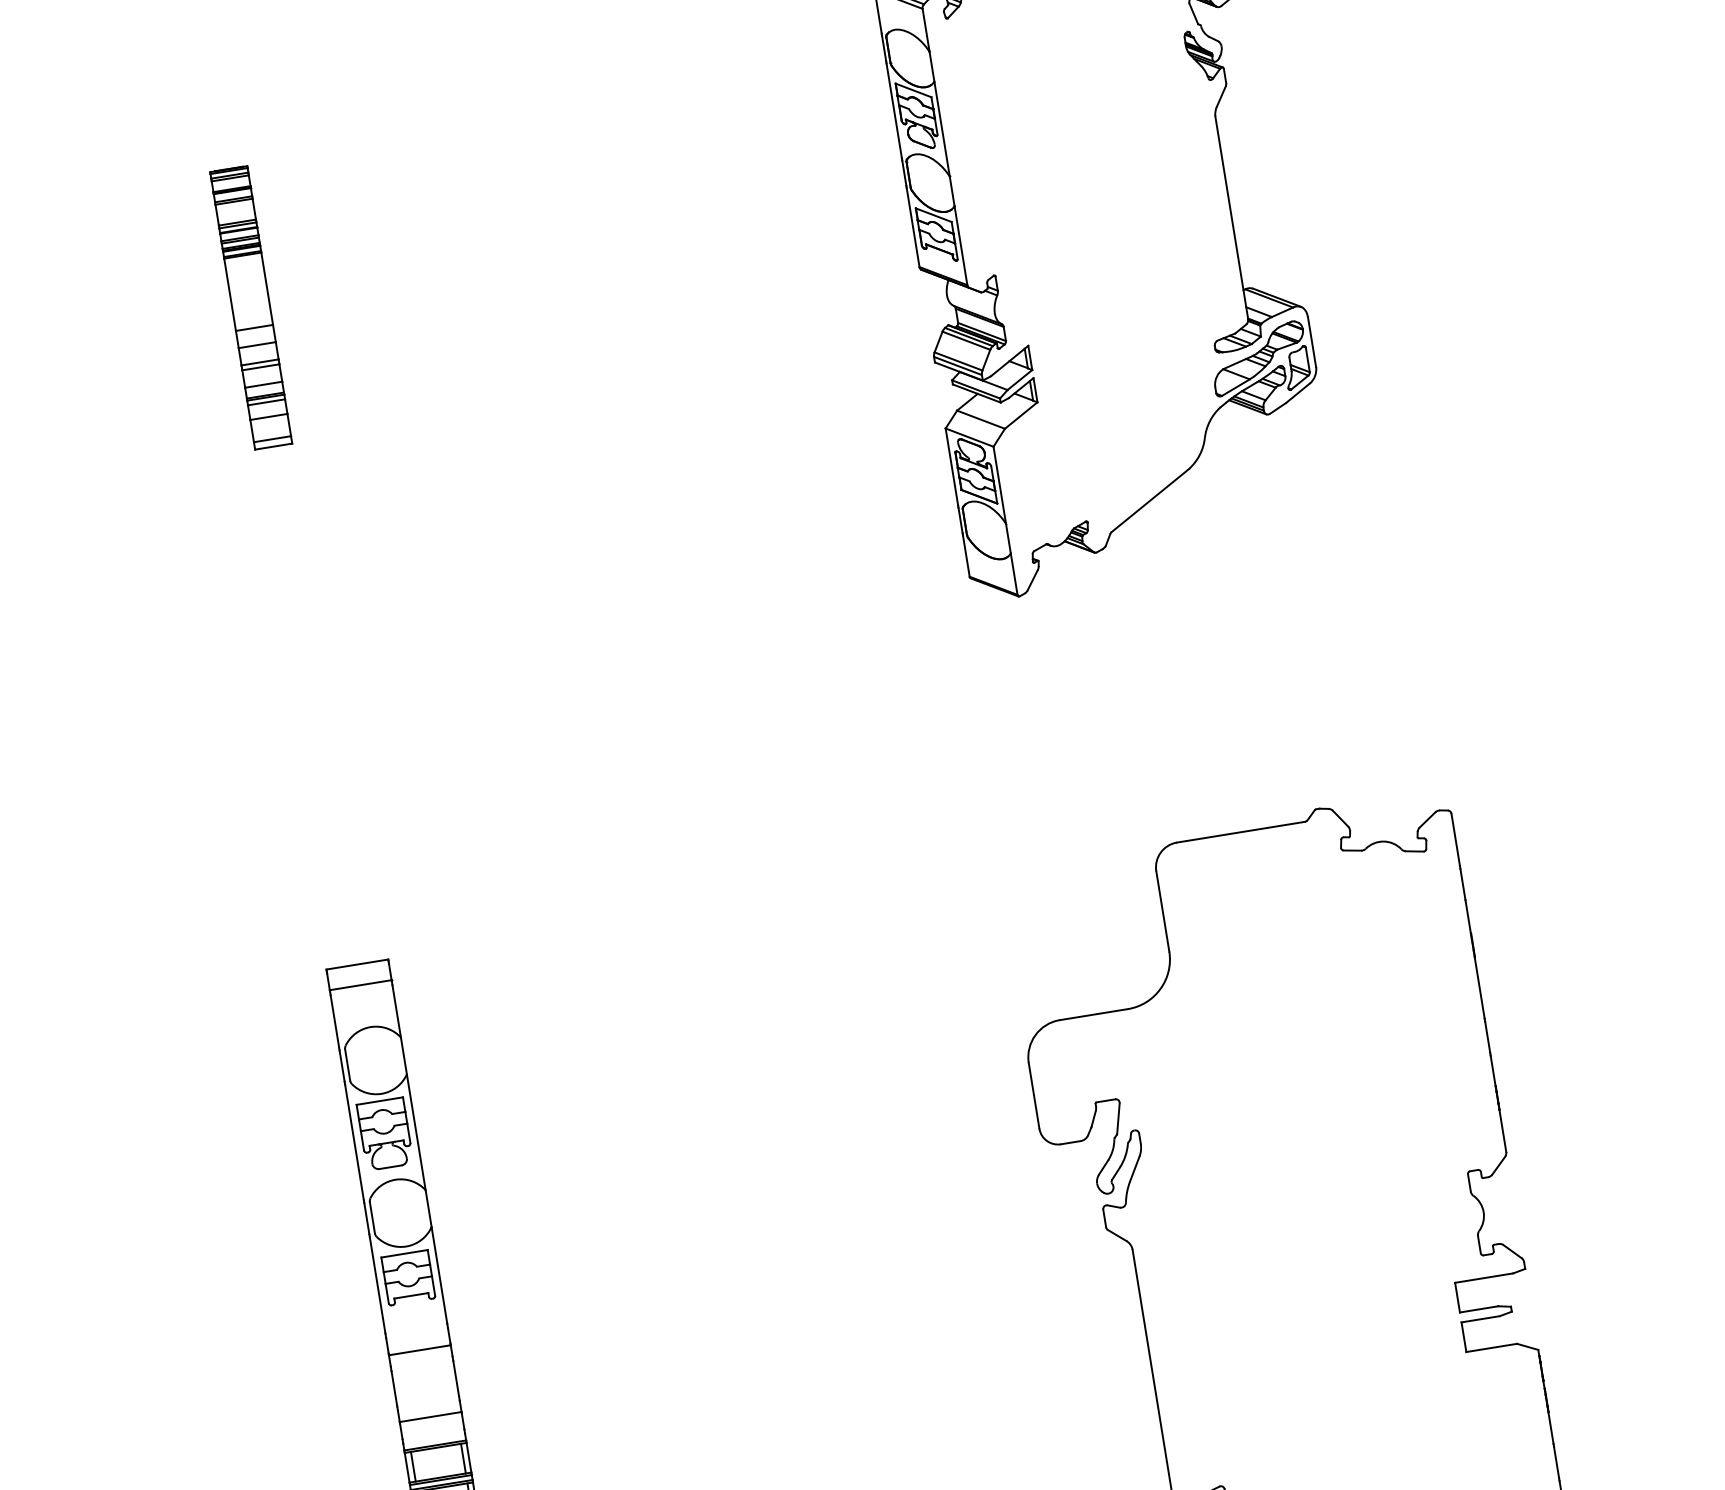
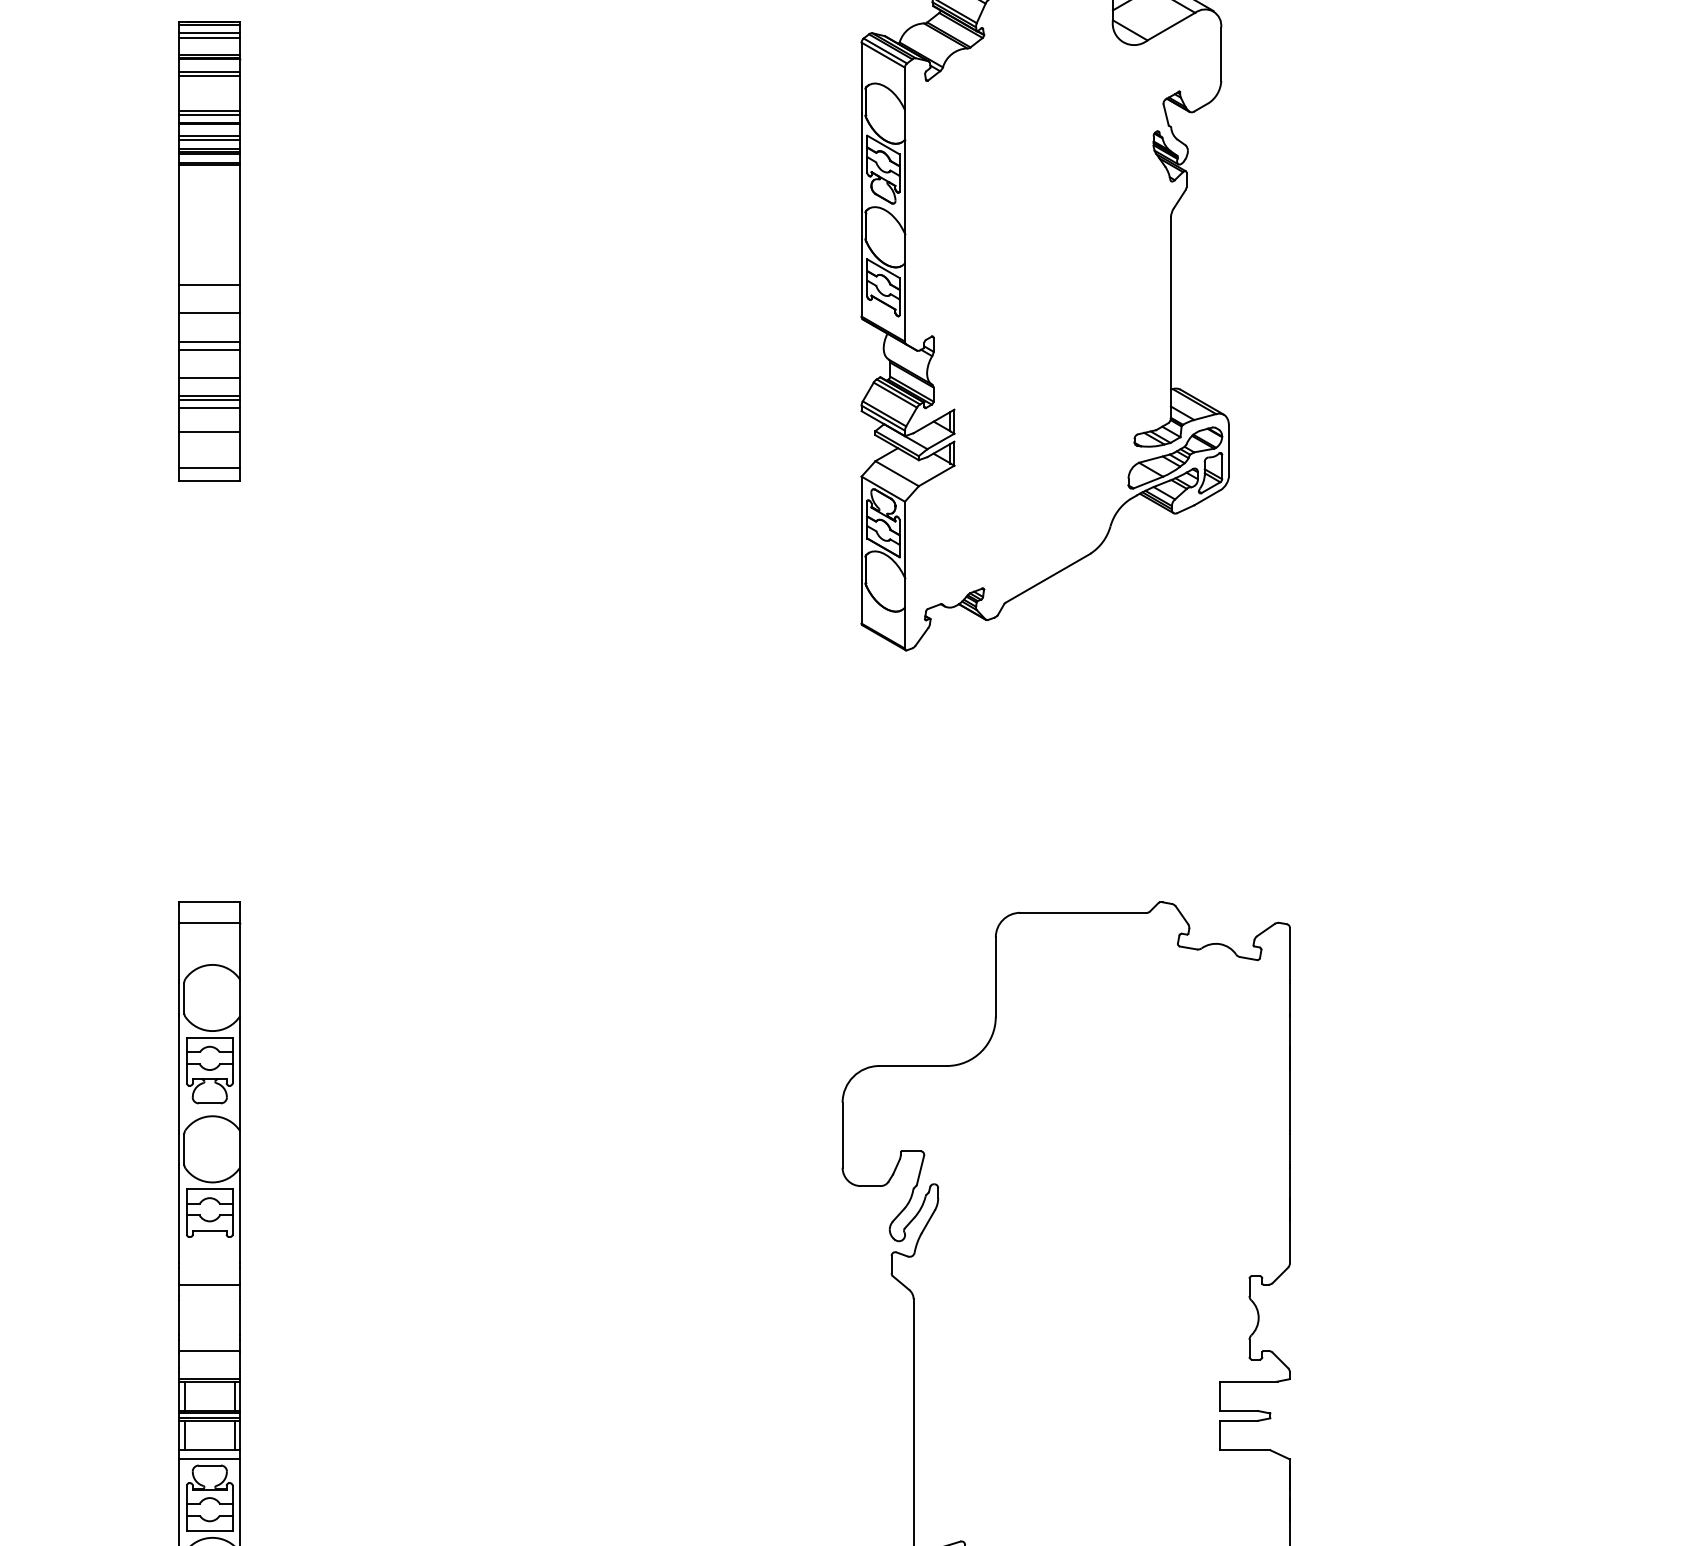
part: (251, 307) -> (209, 251), size x1.67

